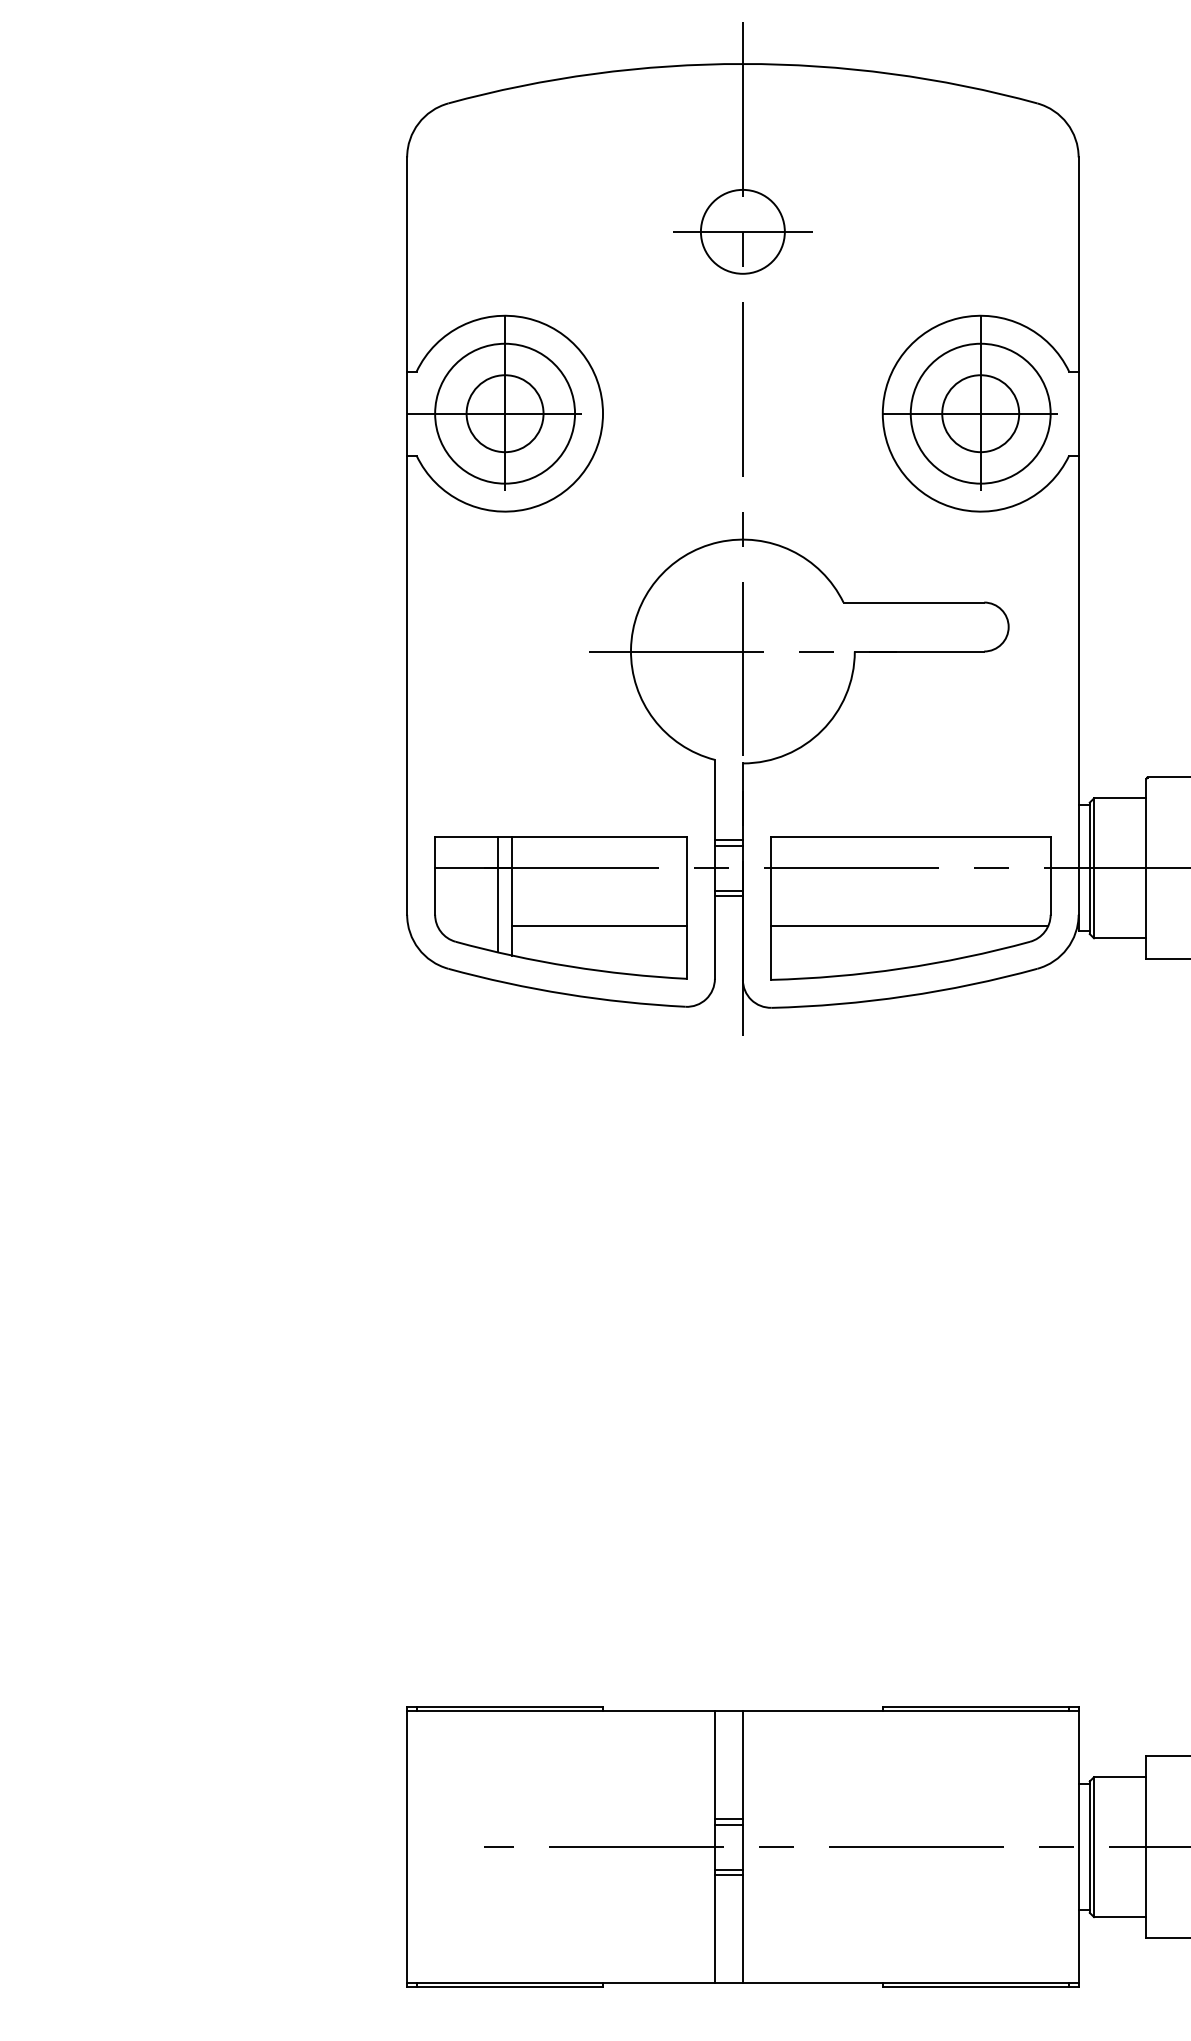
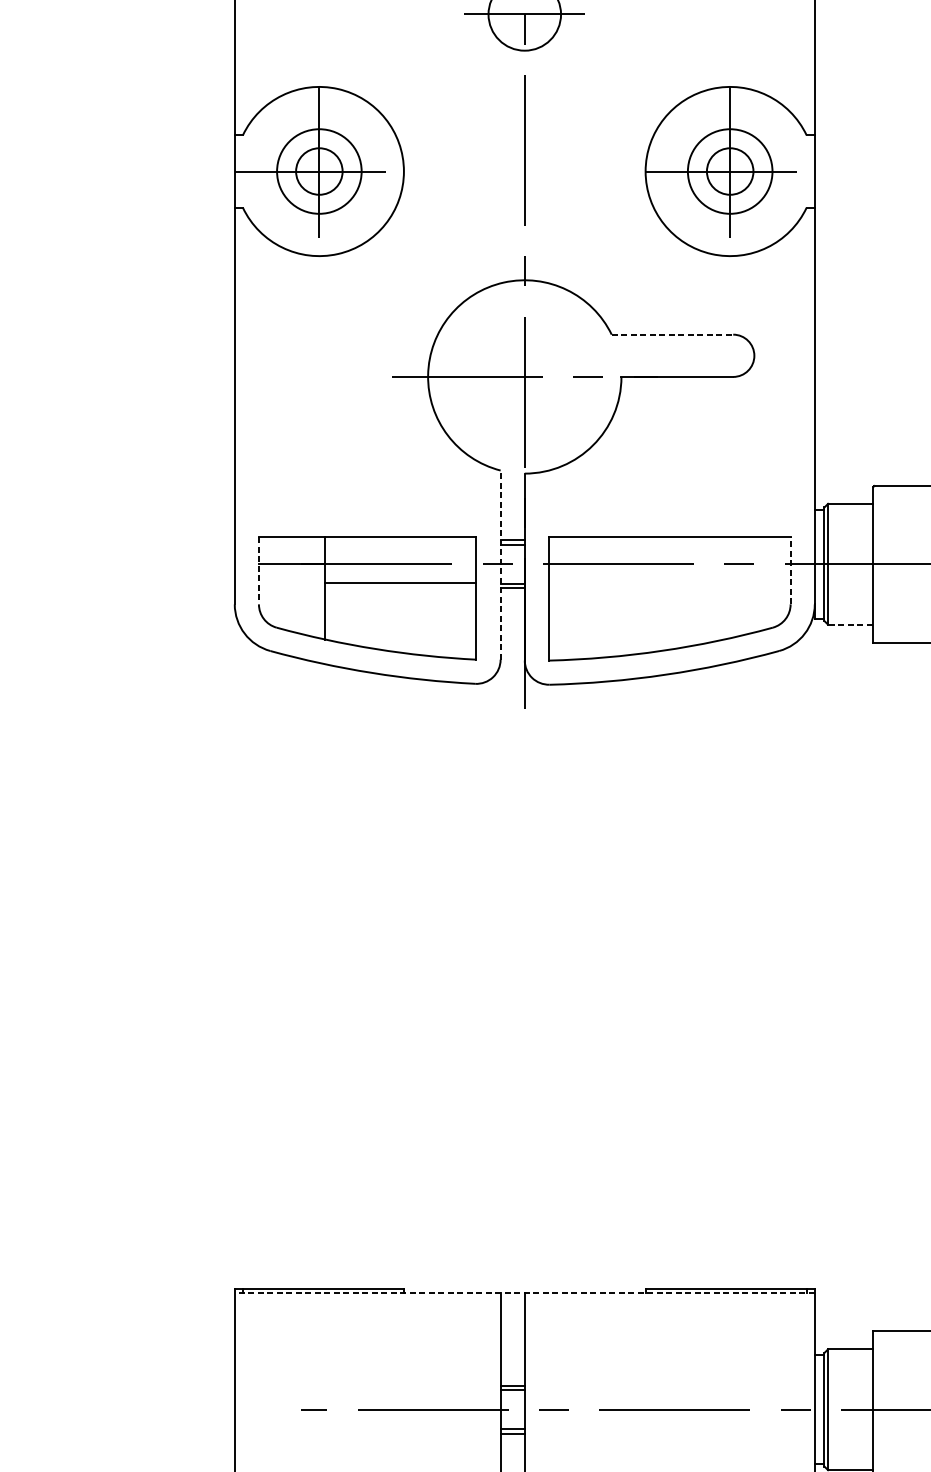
circle: (504, 413) -> (318, 171), size x0.7
circle: (505, 413) -> (319, 171), size x0.7
circle: (980, 413) -> (730, 171), size x0.7
circle: (980, 413) -> (730, 171), size x0.7
line: (914, 602) -> (673, 334), solid -> dashed
line: (714, 868) -> (500, 564), solid -> dashed
line: (435, 875) -> (259, 570), solid -> dashed
line: (1050, 875) -> (790, 570), solid -> dashed
line: (498, 894) -> (313, 586), removed
line: (599, 926) -> (400, 583), moved
line: (909, 926) -> (668, 614), removed
line: (1119, 938) -> (850, 624), solid -> dashed
line: (742, 1711) -> (524, 1292), solid -> dashed

